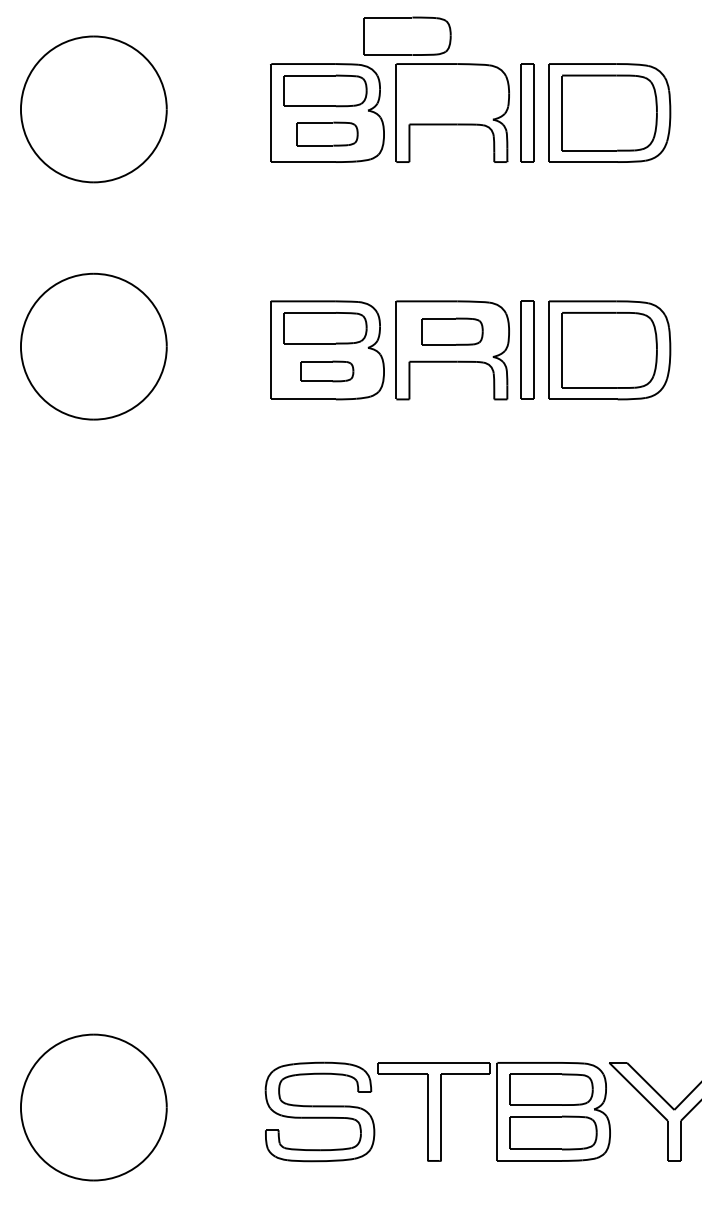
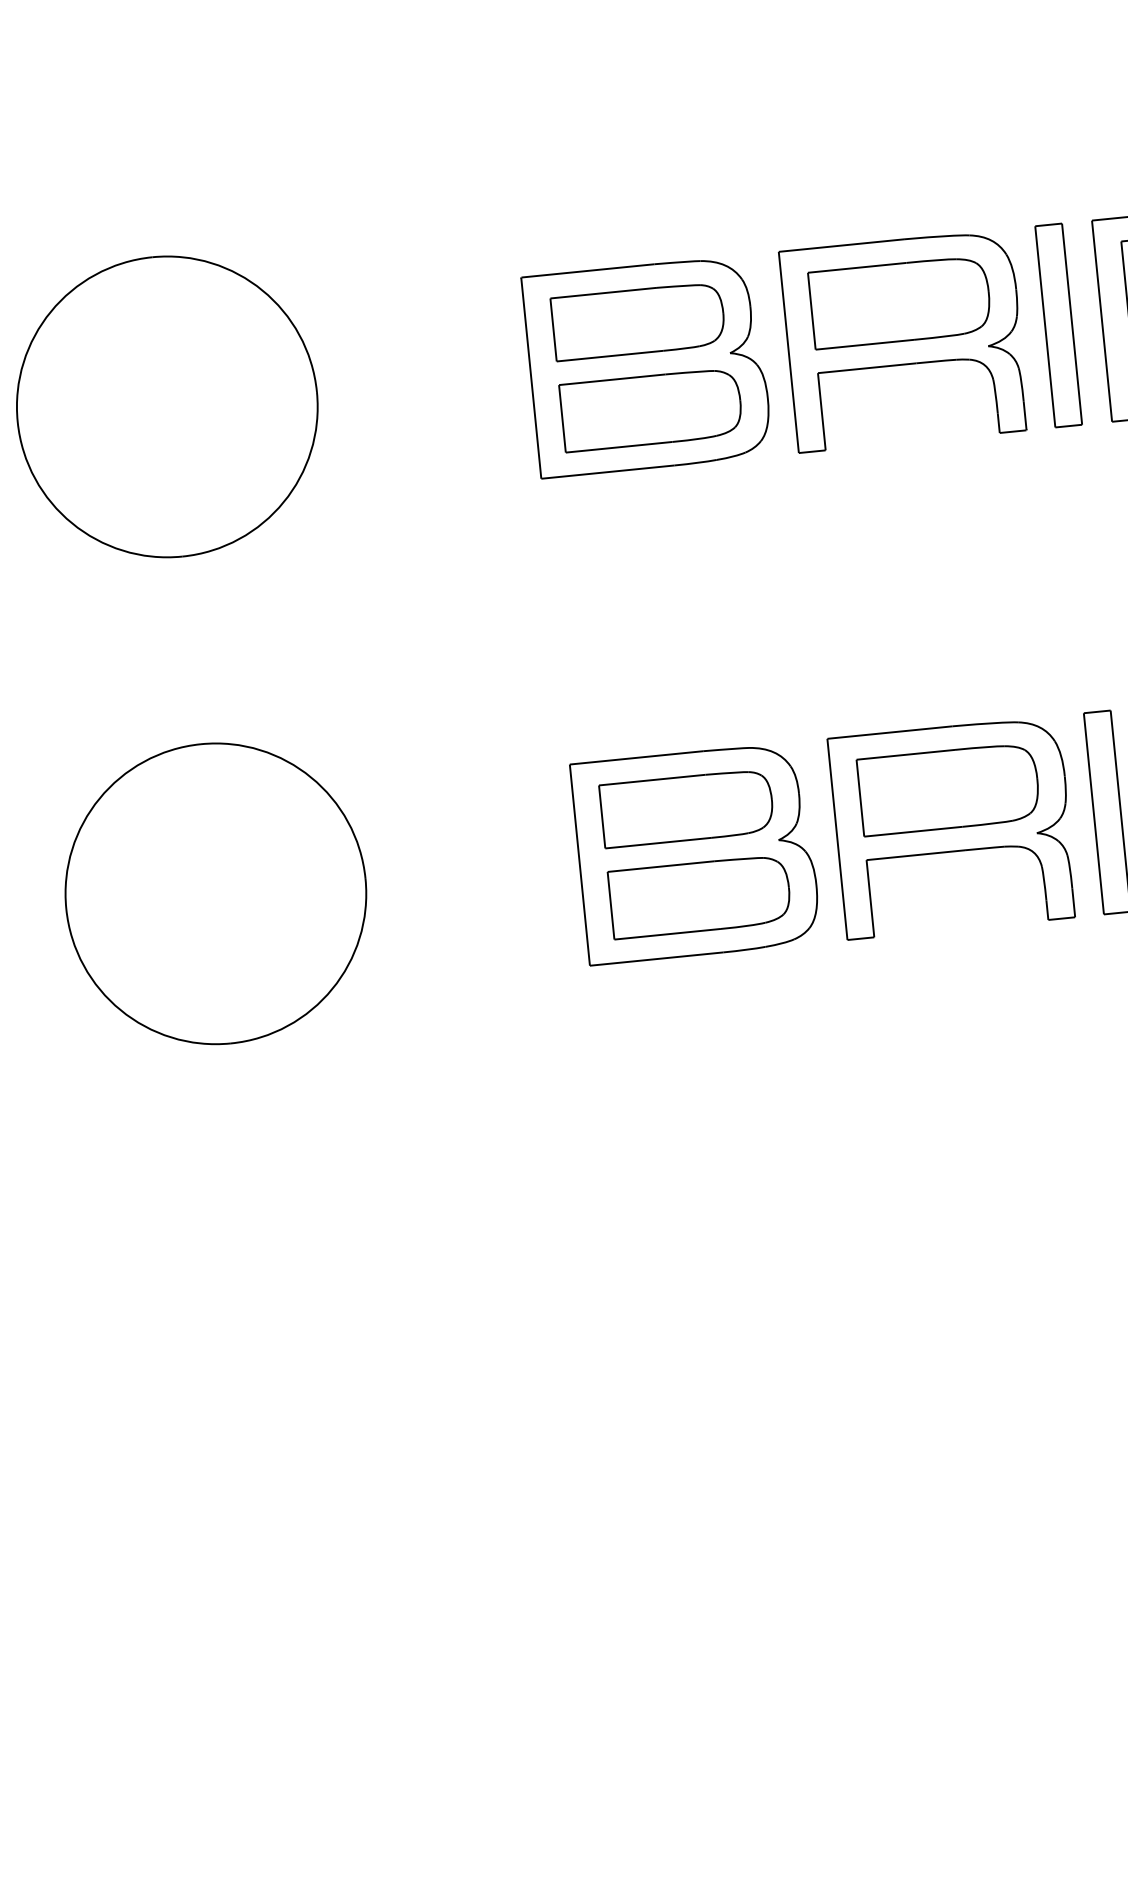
part: (407, 35) -> (899, 300), moved
part: (327, 133) -> (651, 408), size x1.43
part: (452, 331) -> (948, 789), size x1.43
part: (327, 371) -> (700, 896), size x1.67

